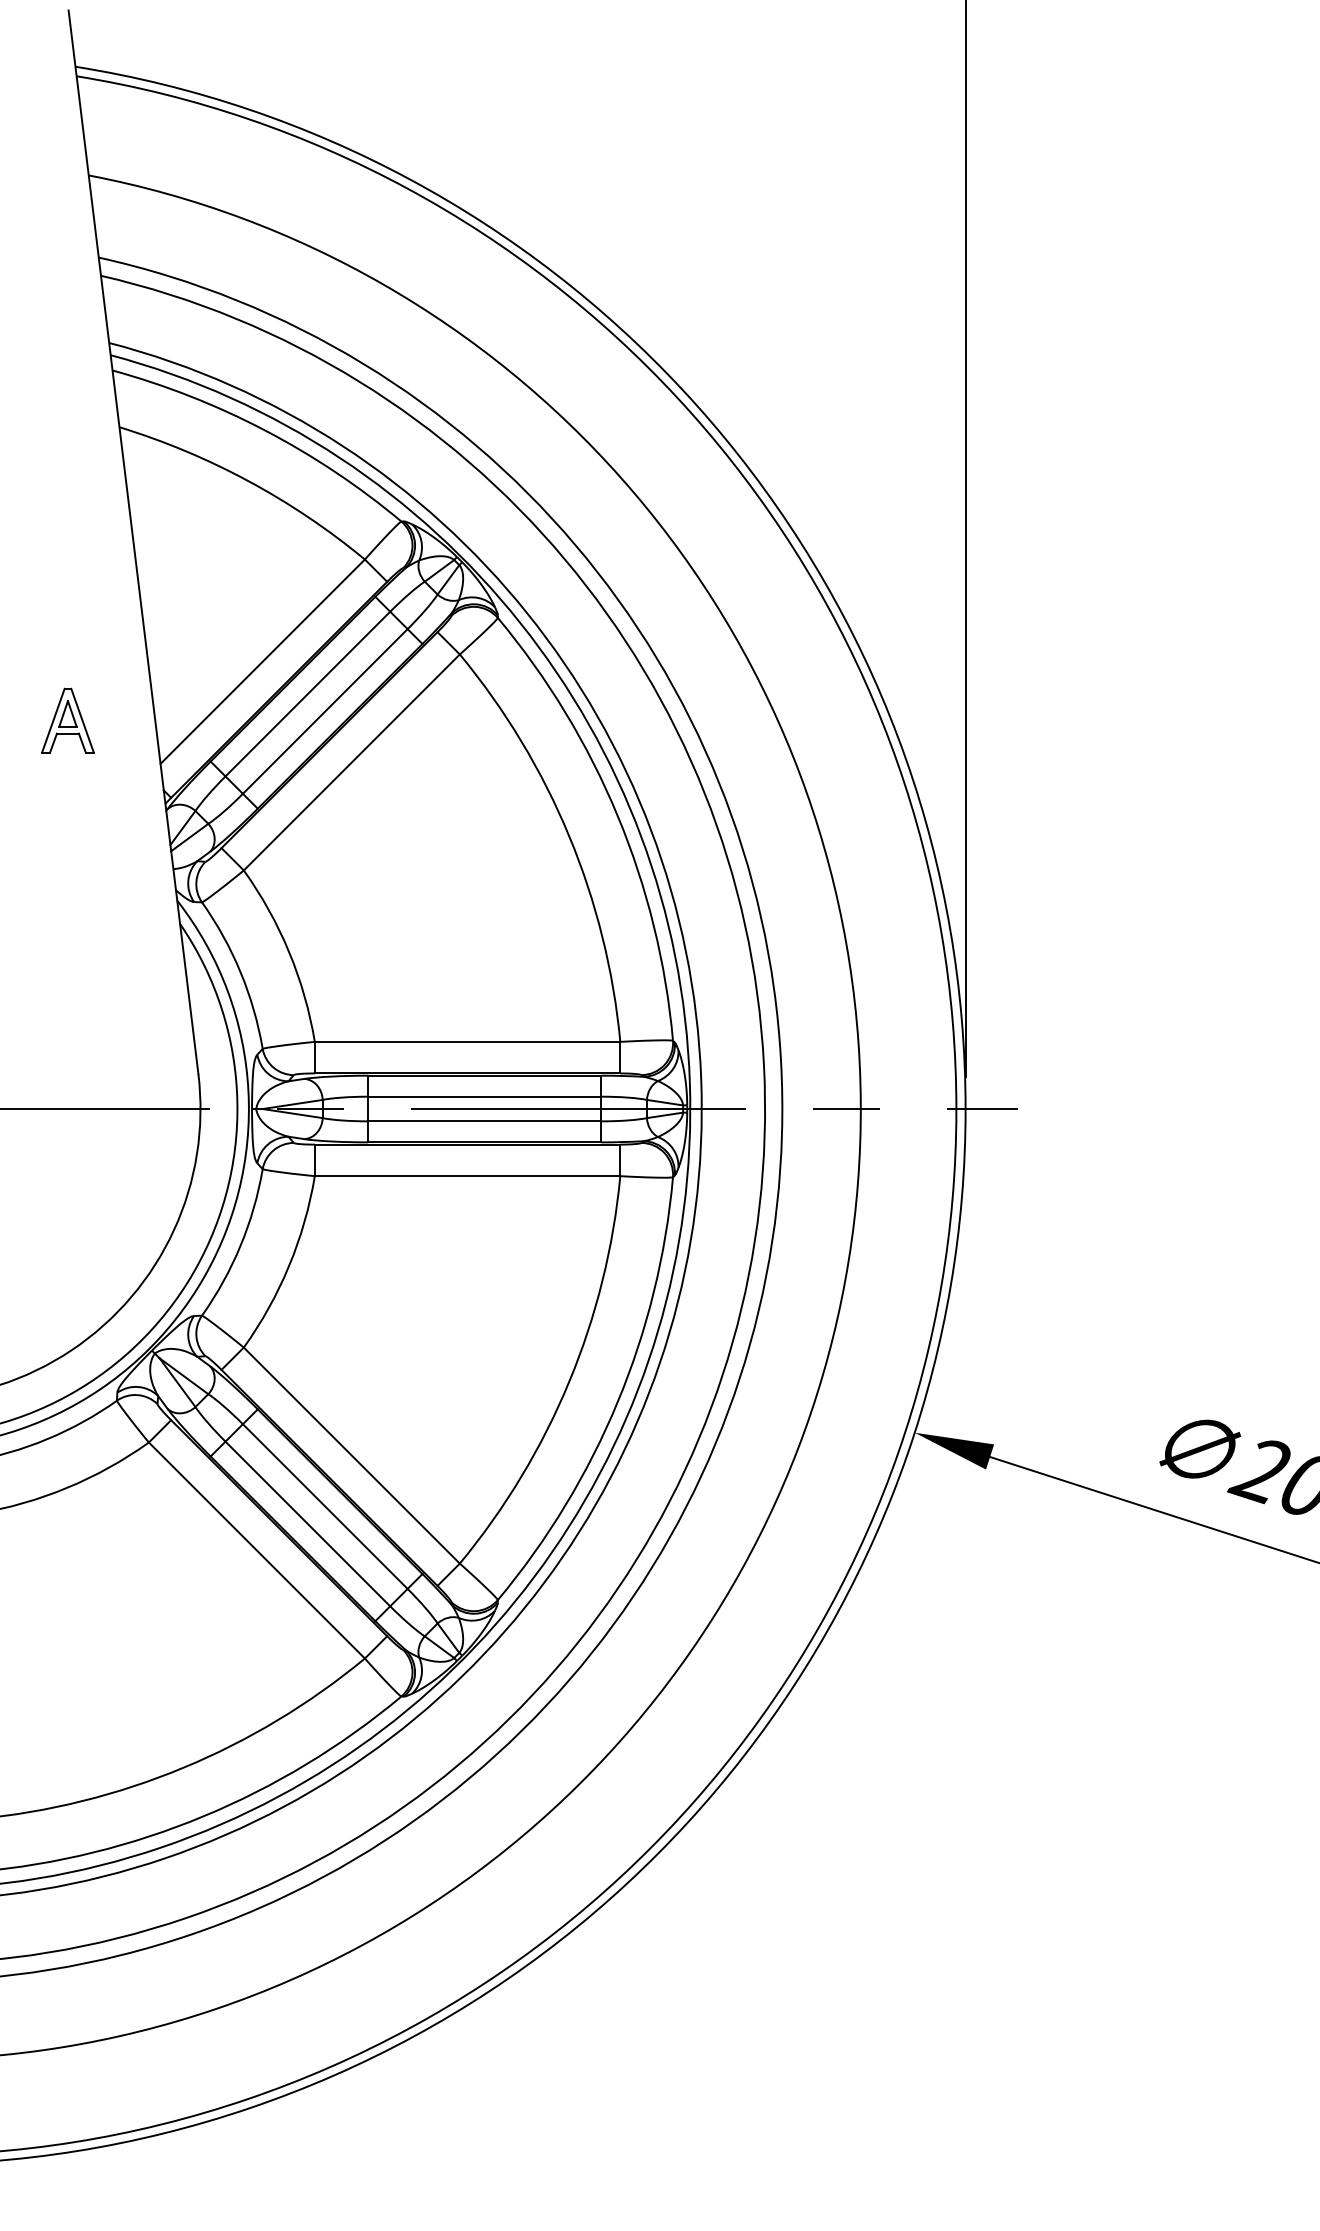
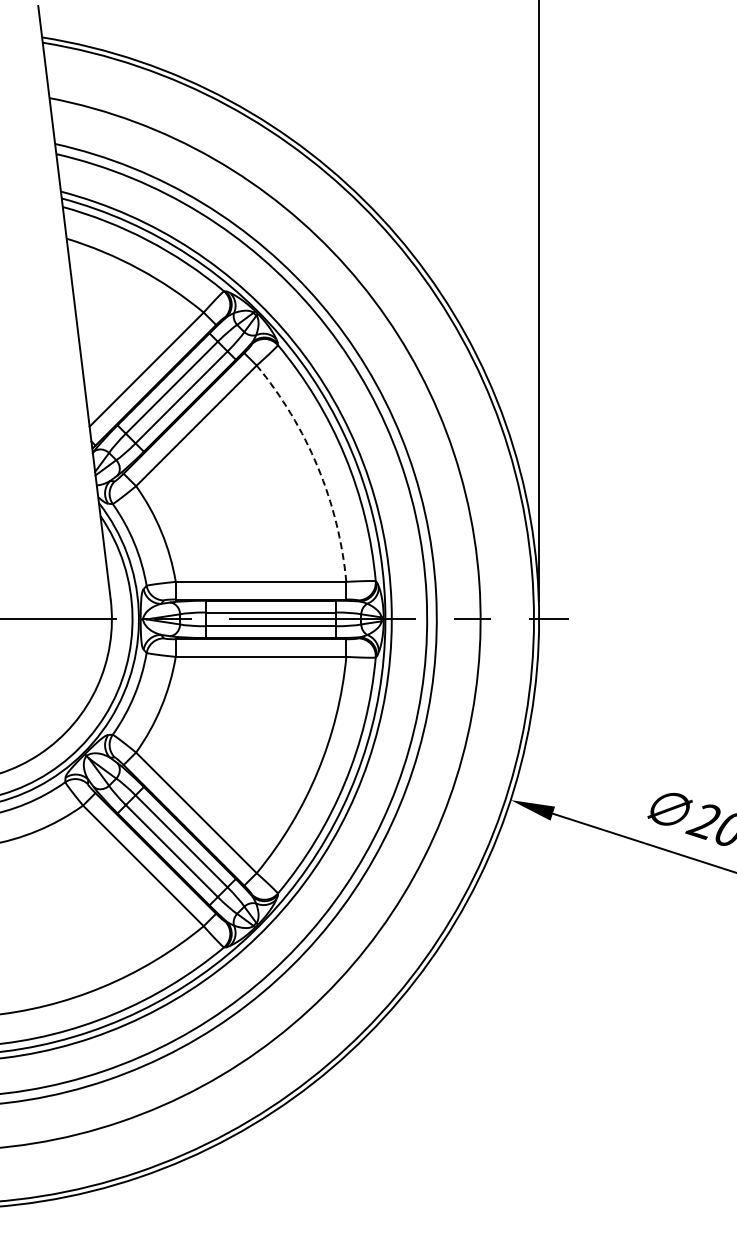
part: (67, 720) -> (37, 402), removed
arc: (568, 837) -> (317, 467), solid -> dashed

